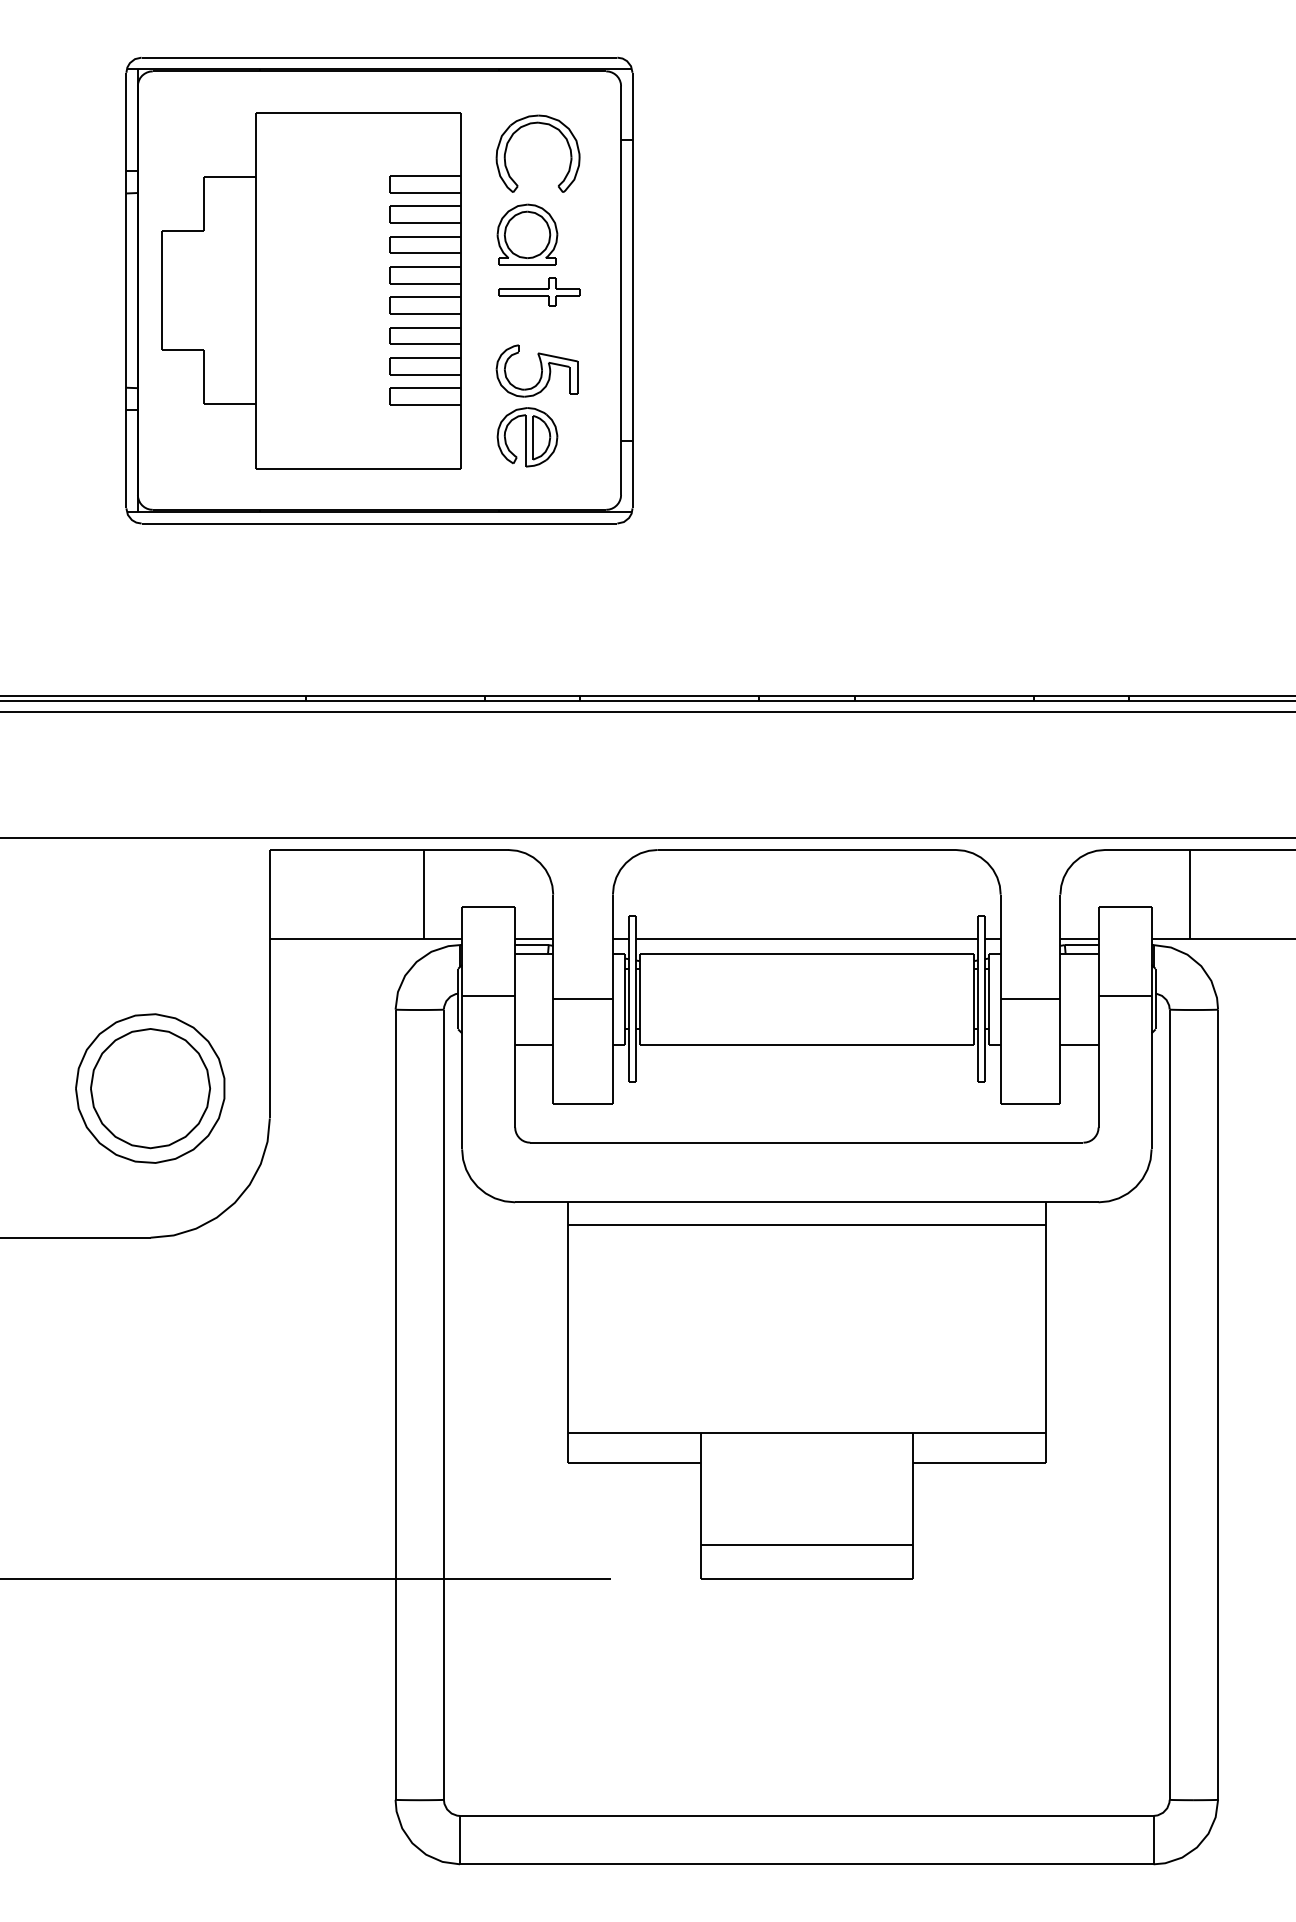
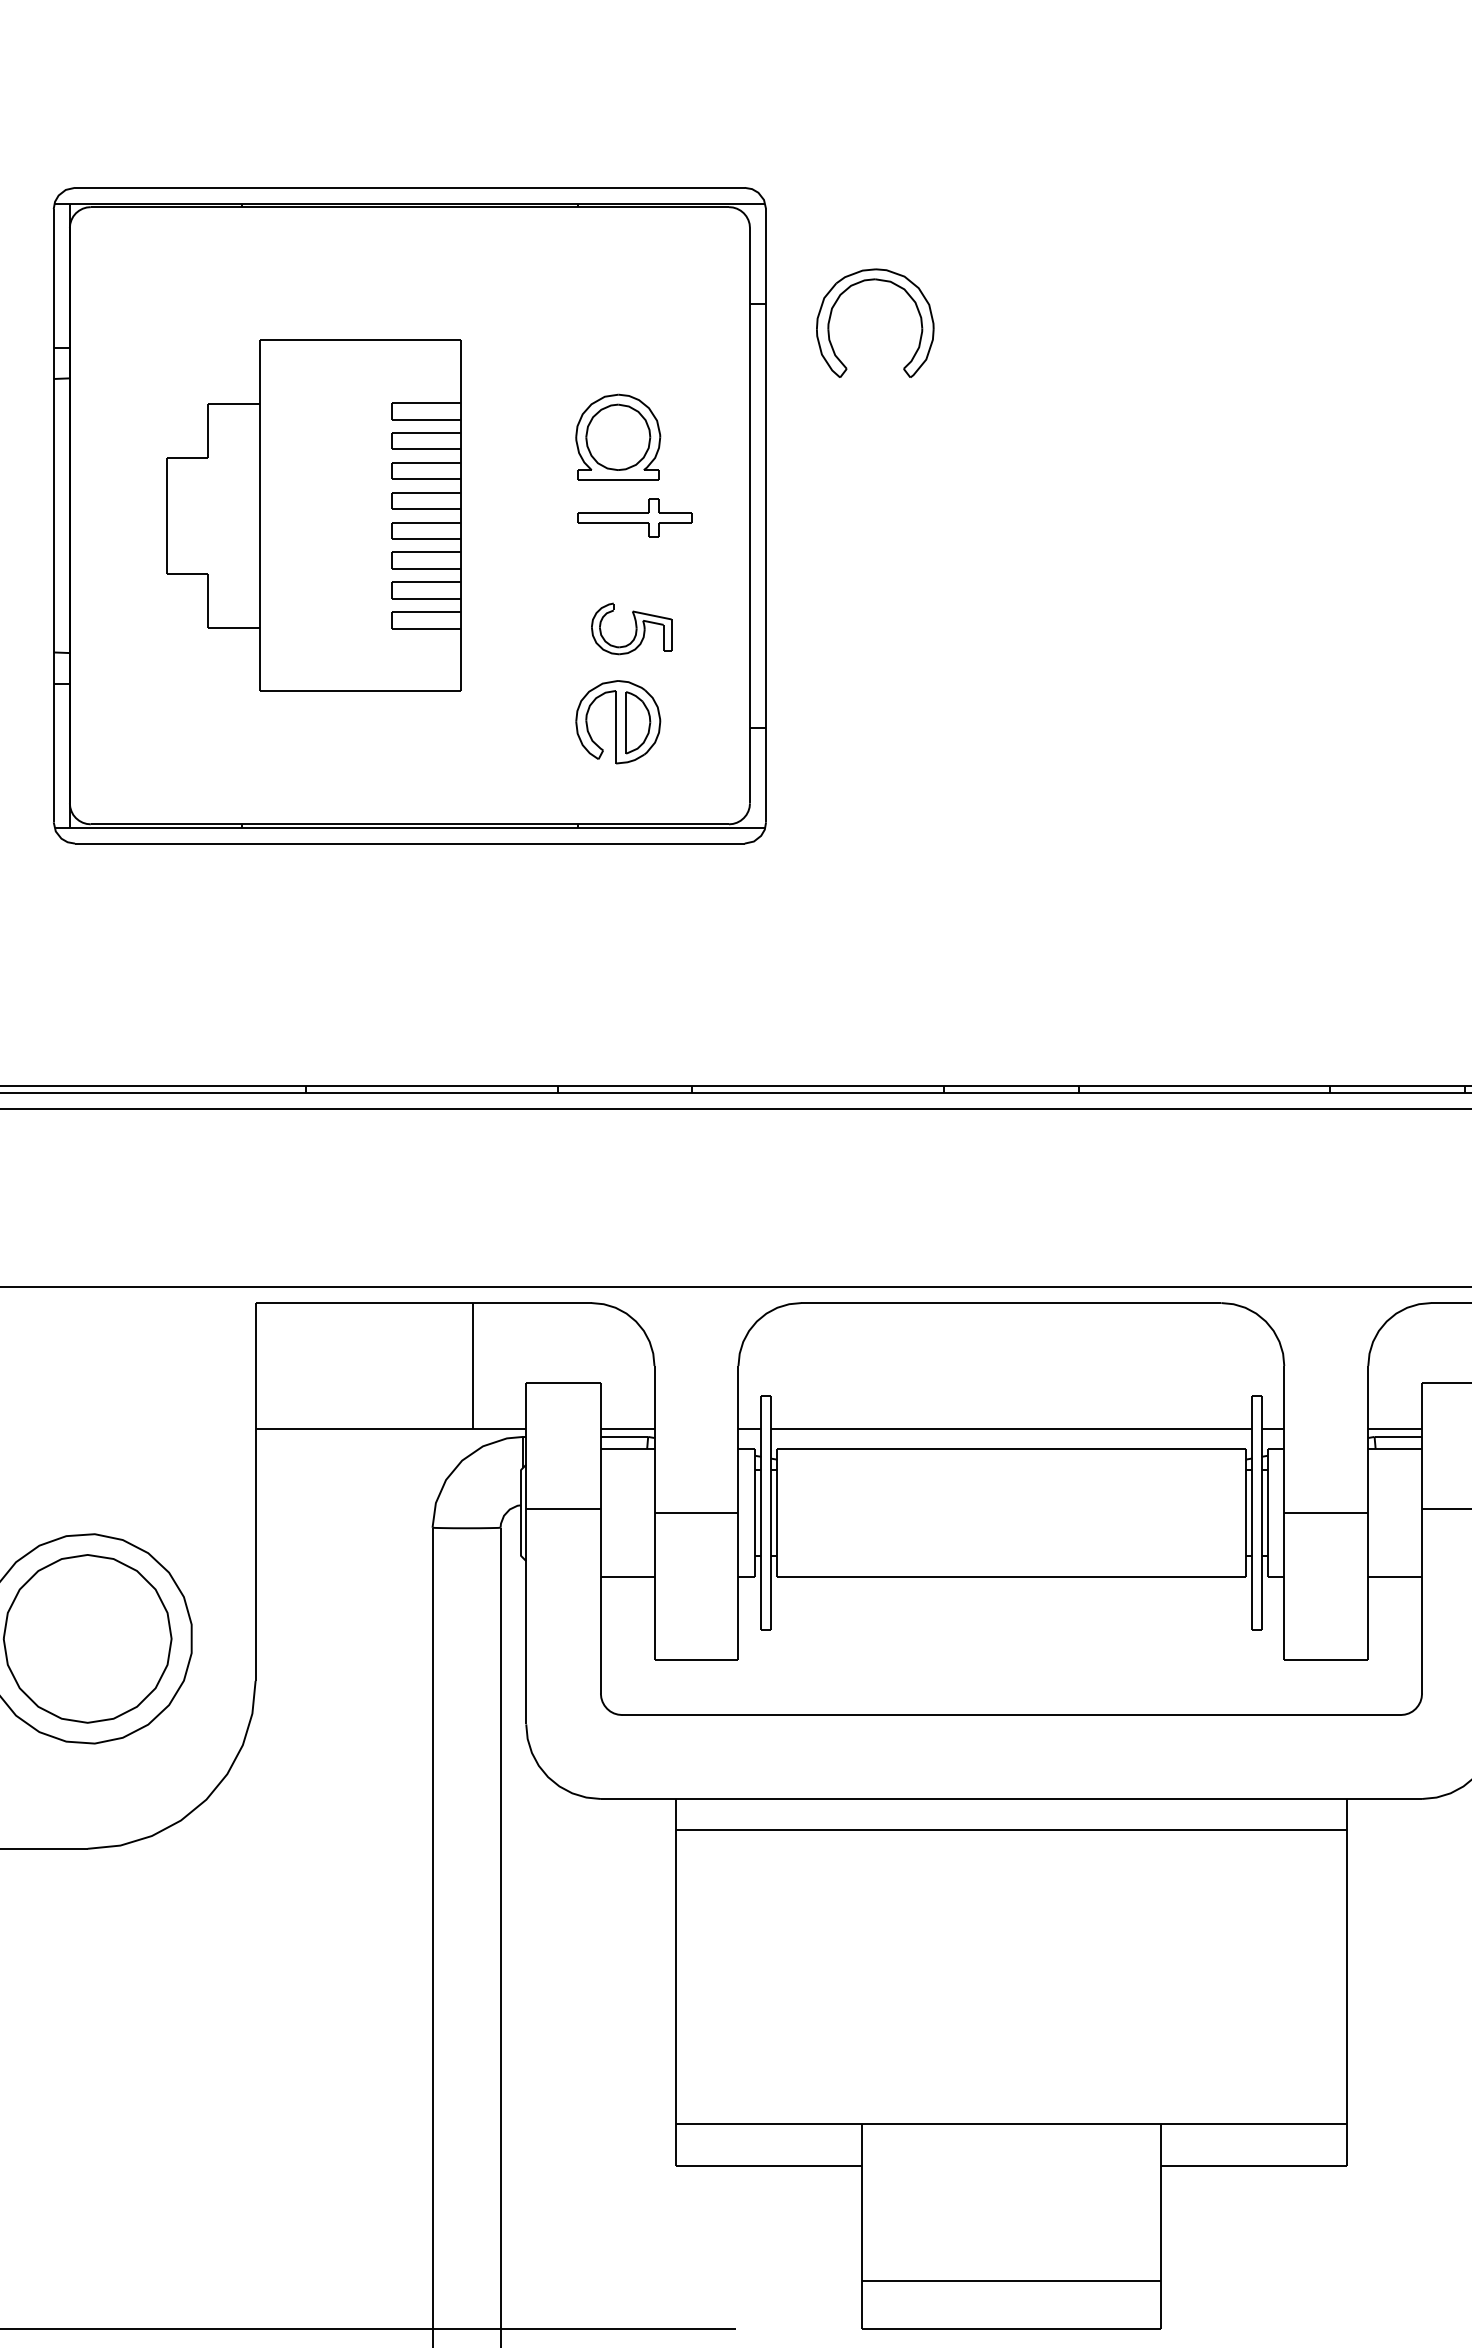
part: (541, 124) -> (880, 281), moved
part: (311, 290) -> (314, 515), size x0.7
part: (536, 370) -> (630, 628), size x0.7

